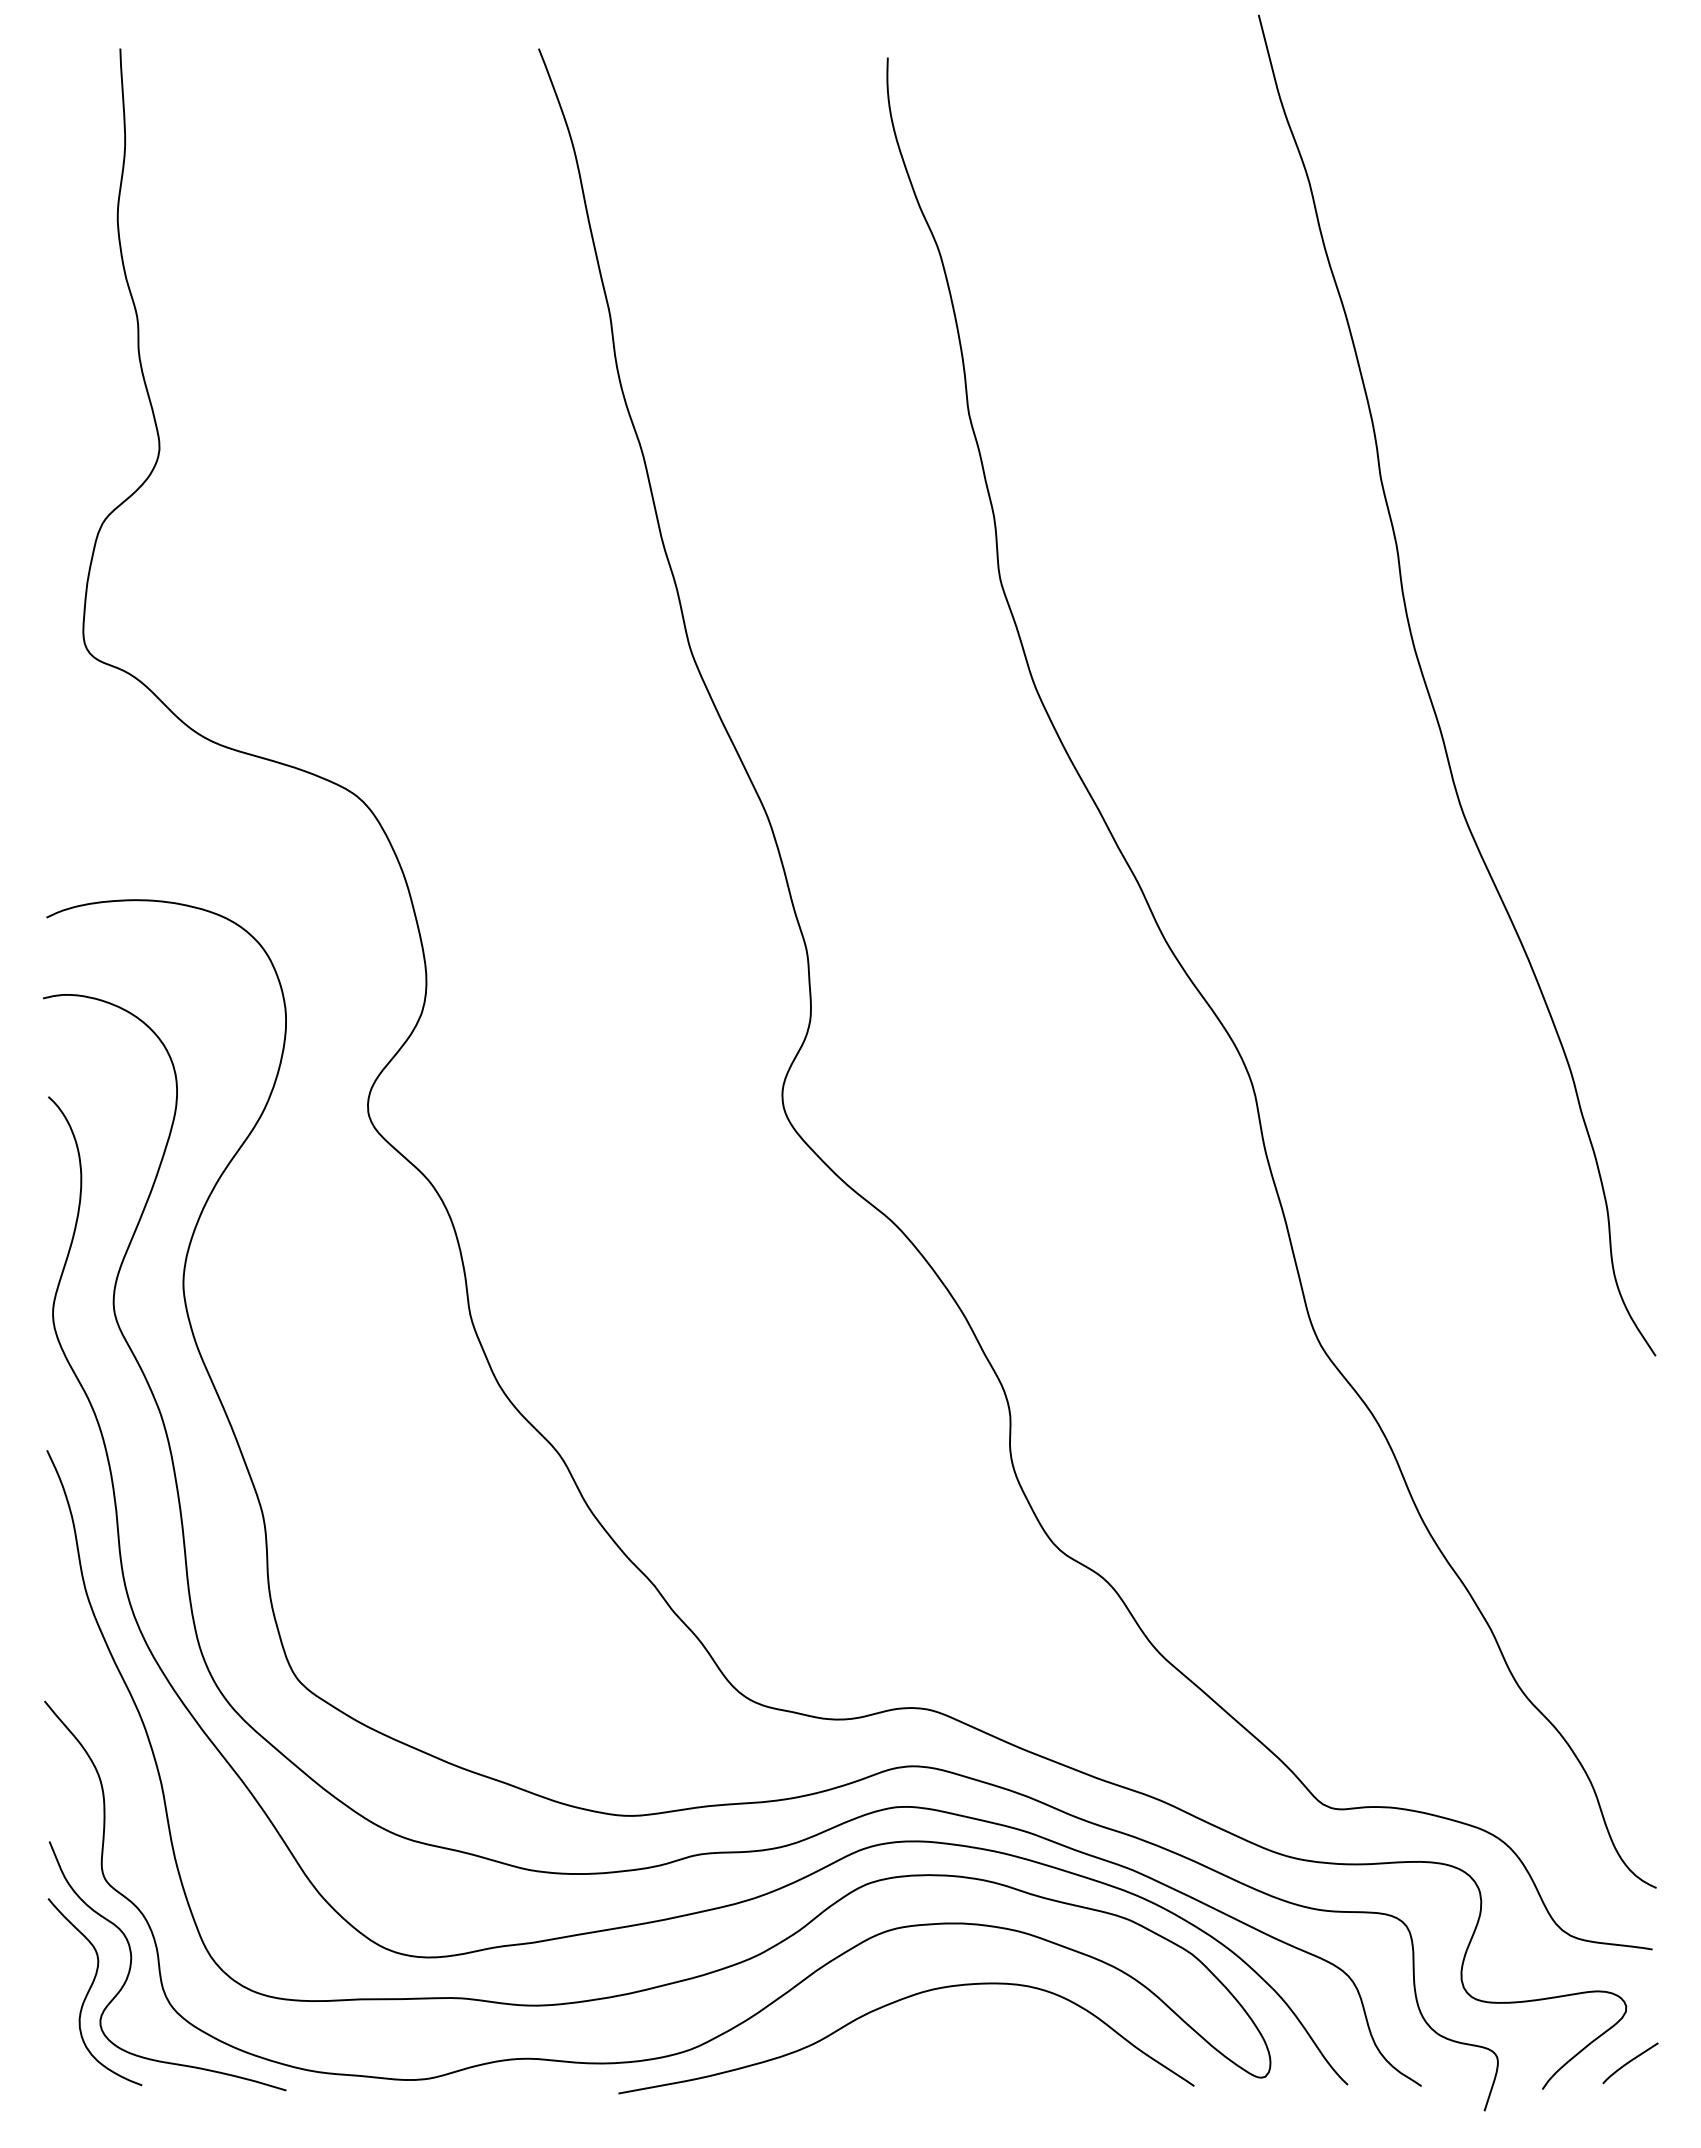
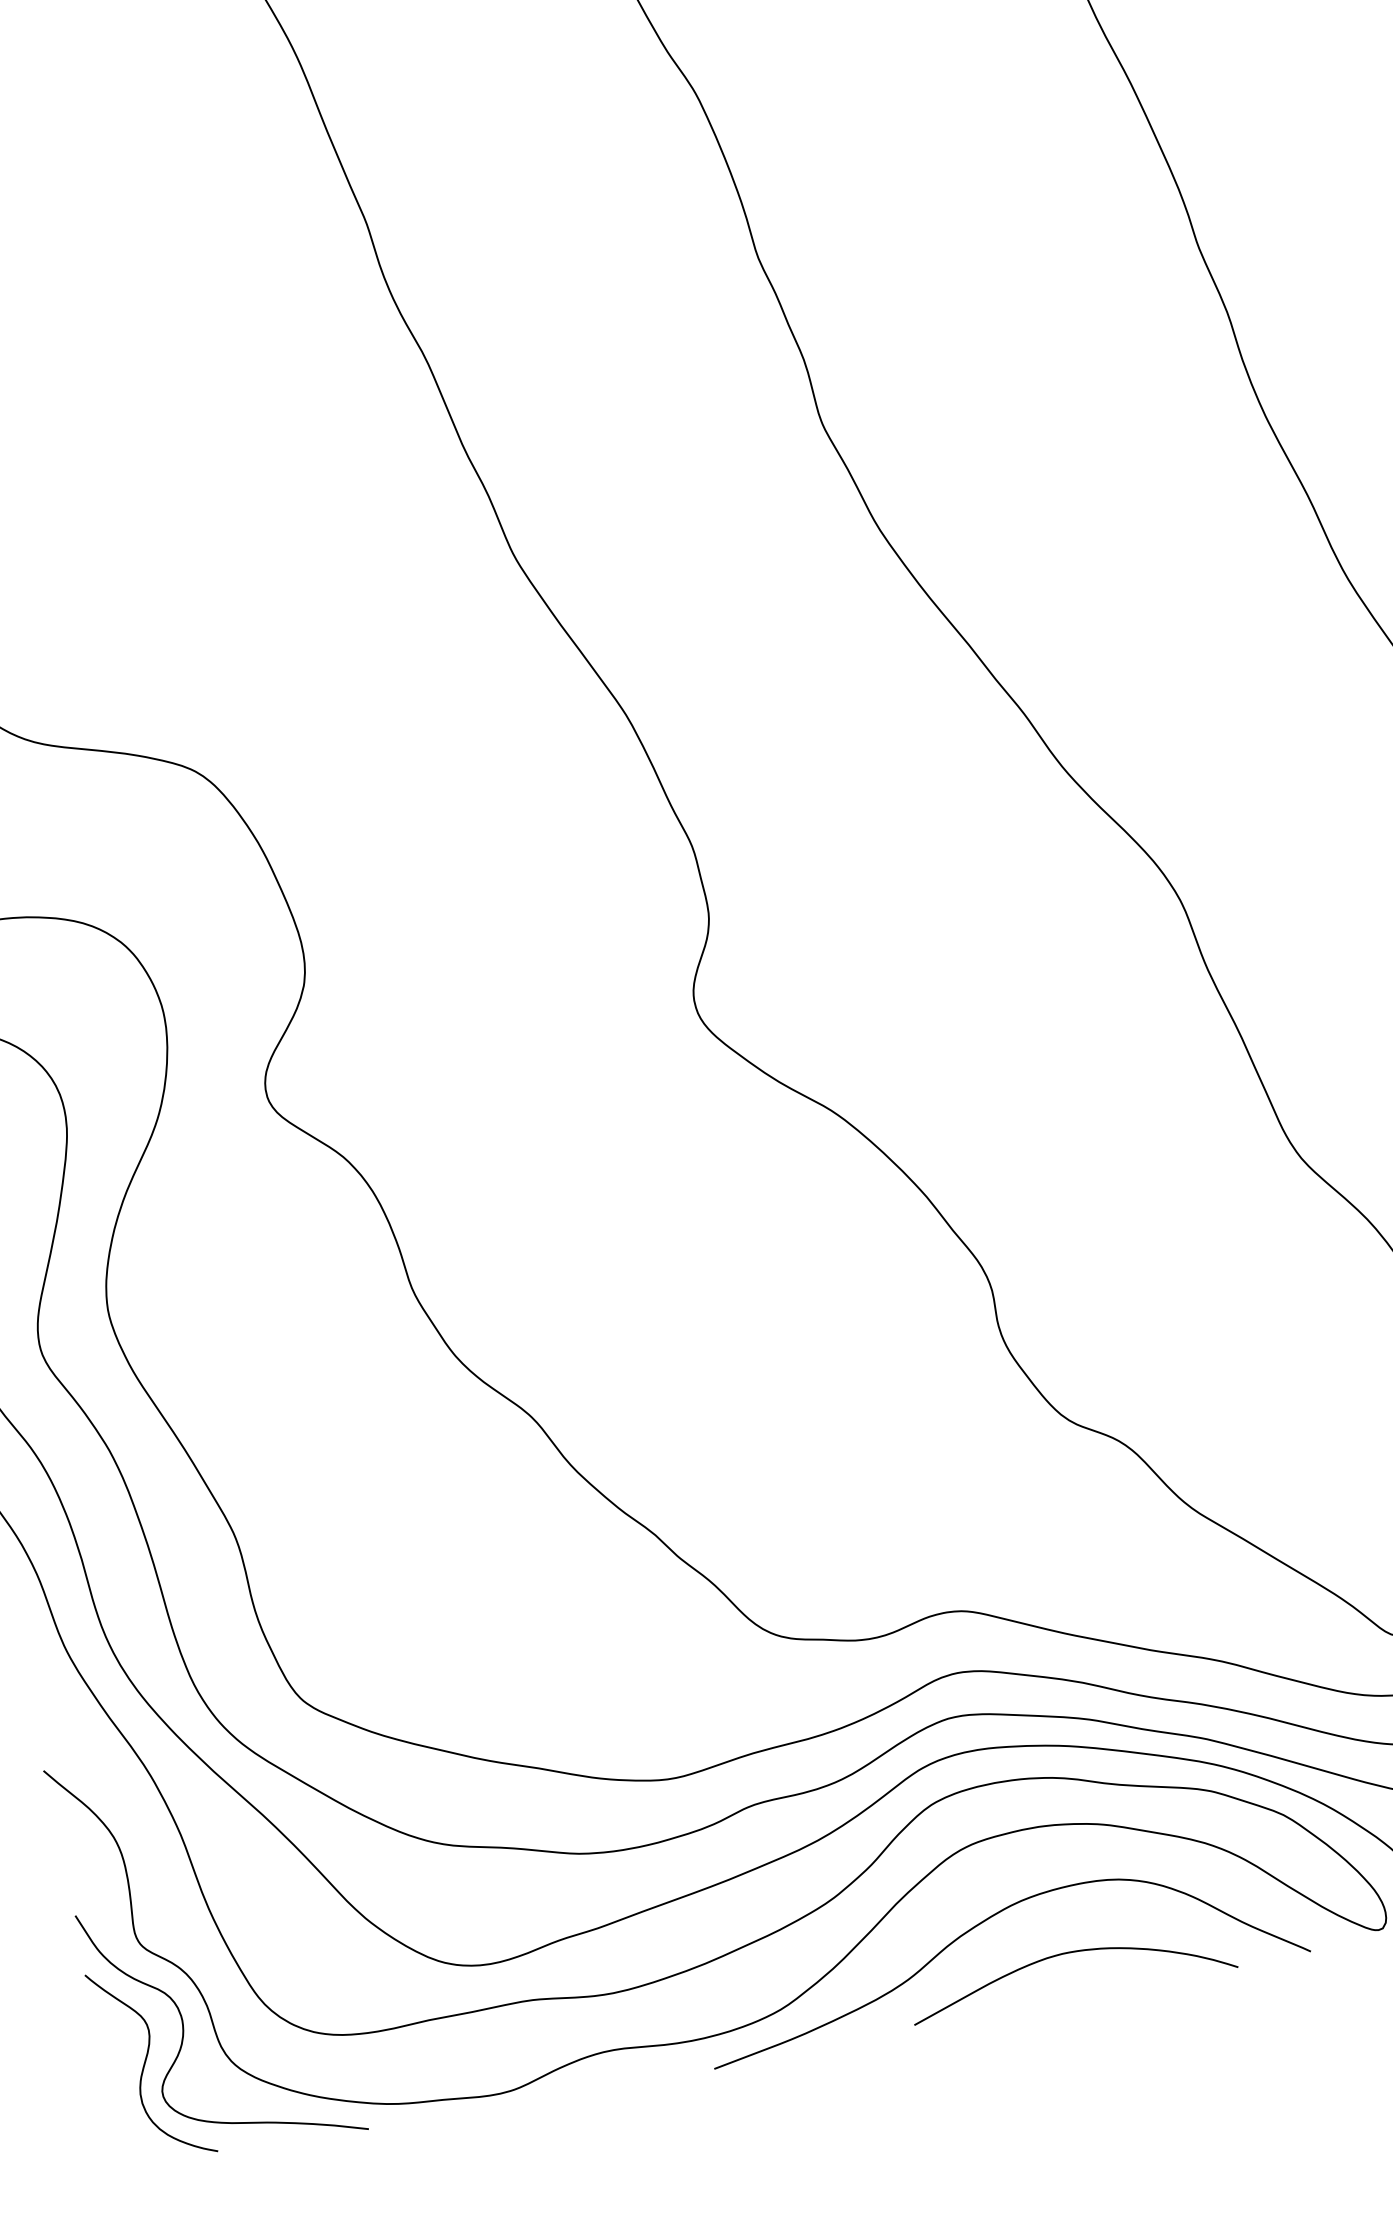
curve: (968, 2046) -> (1068, 1953), added

